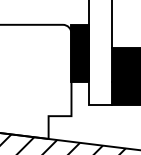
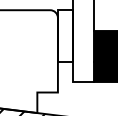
fill: (79, 53) -> (65, 36), removed

